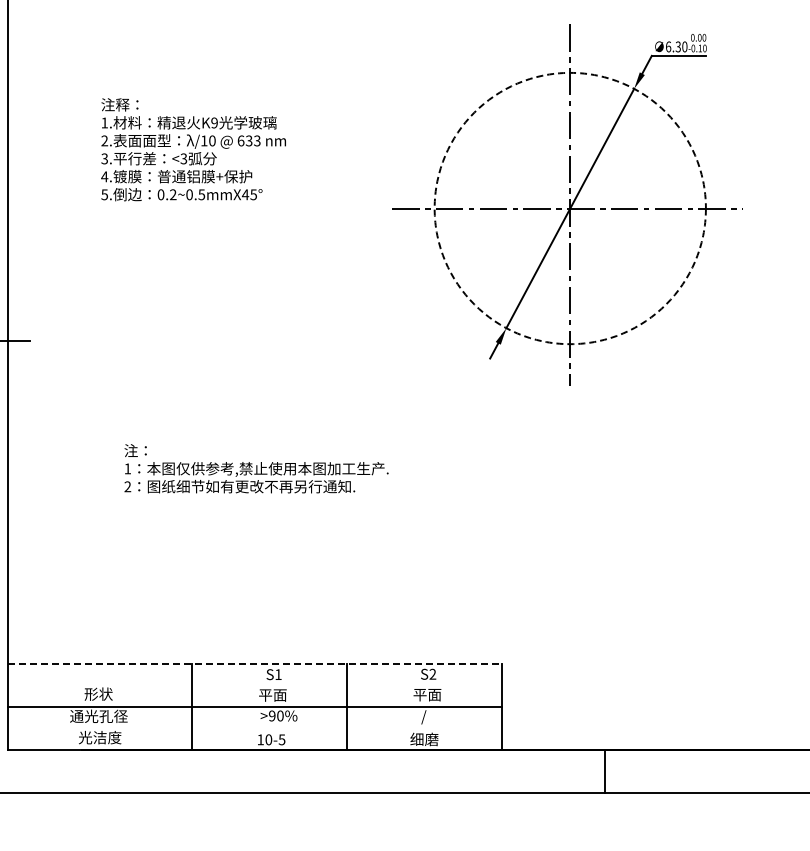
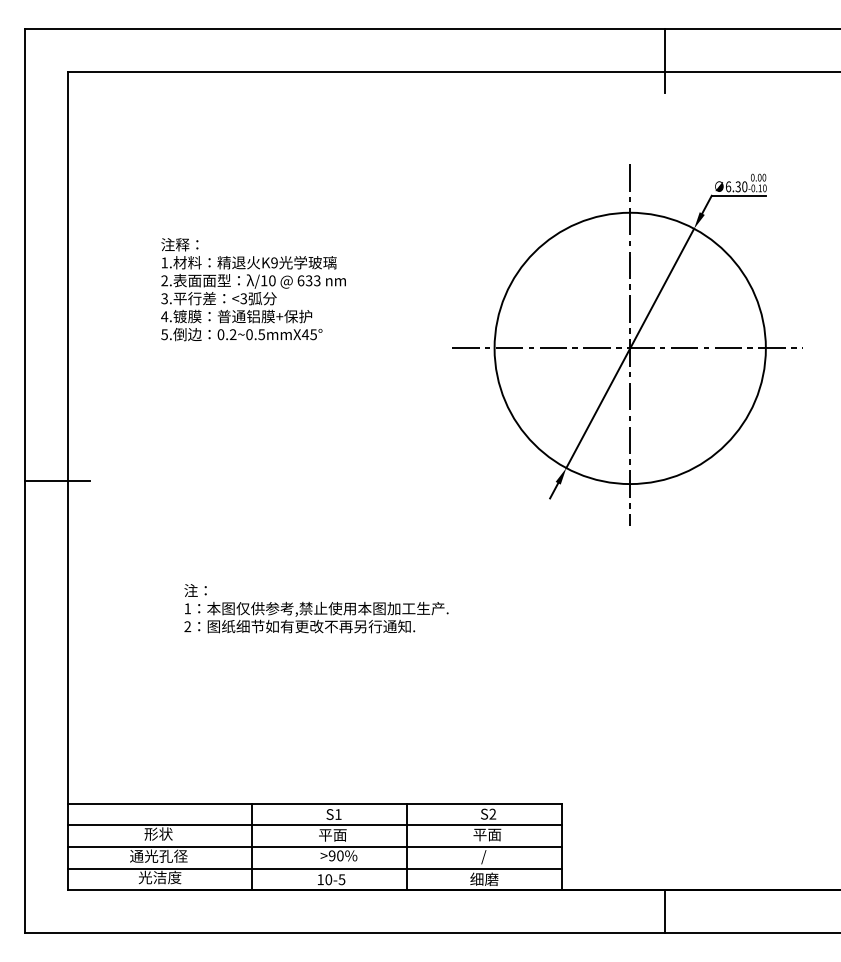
circle: (569, 208) -> (629, 348), dashed -> solid
line: (255, 663) -> (315, 803), dashed -> solid
line: (254, 685) -> (314, 825), added
line: (254, 728) -> (314, 868), added

